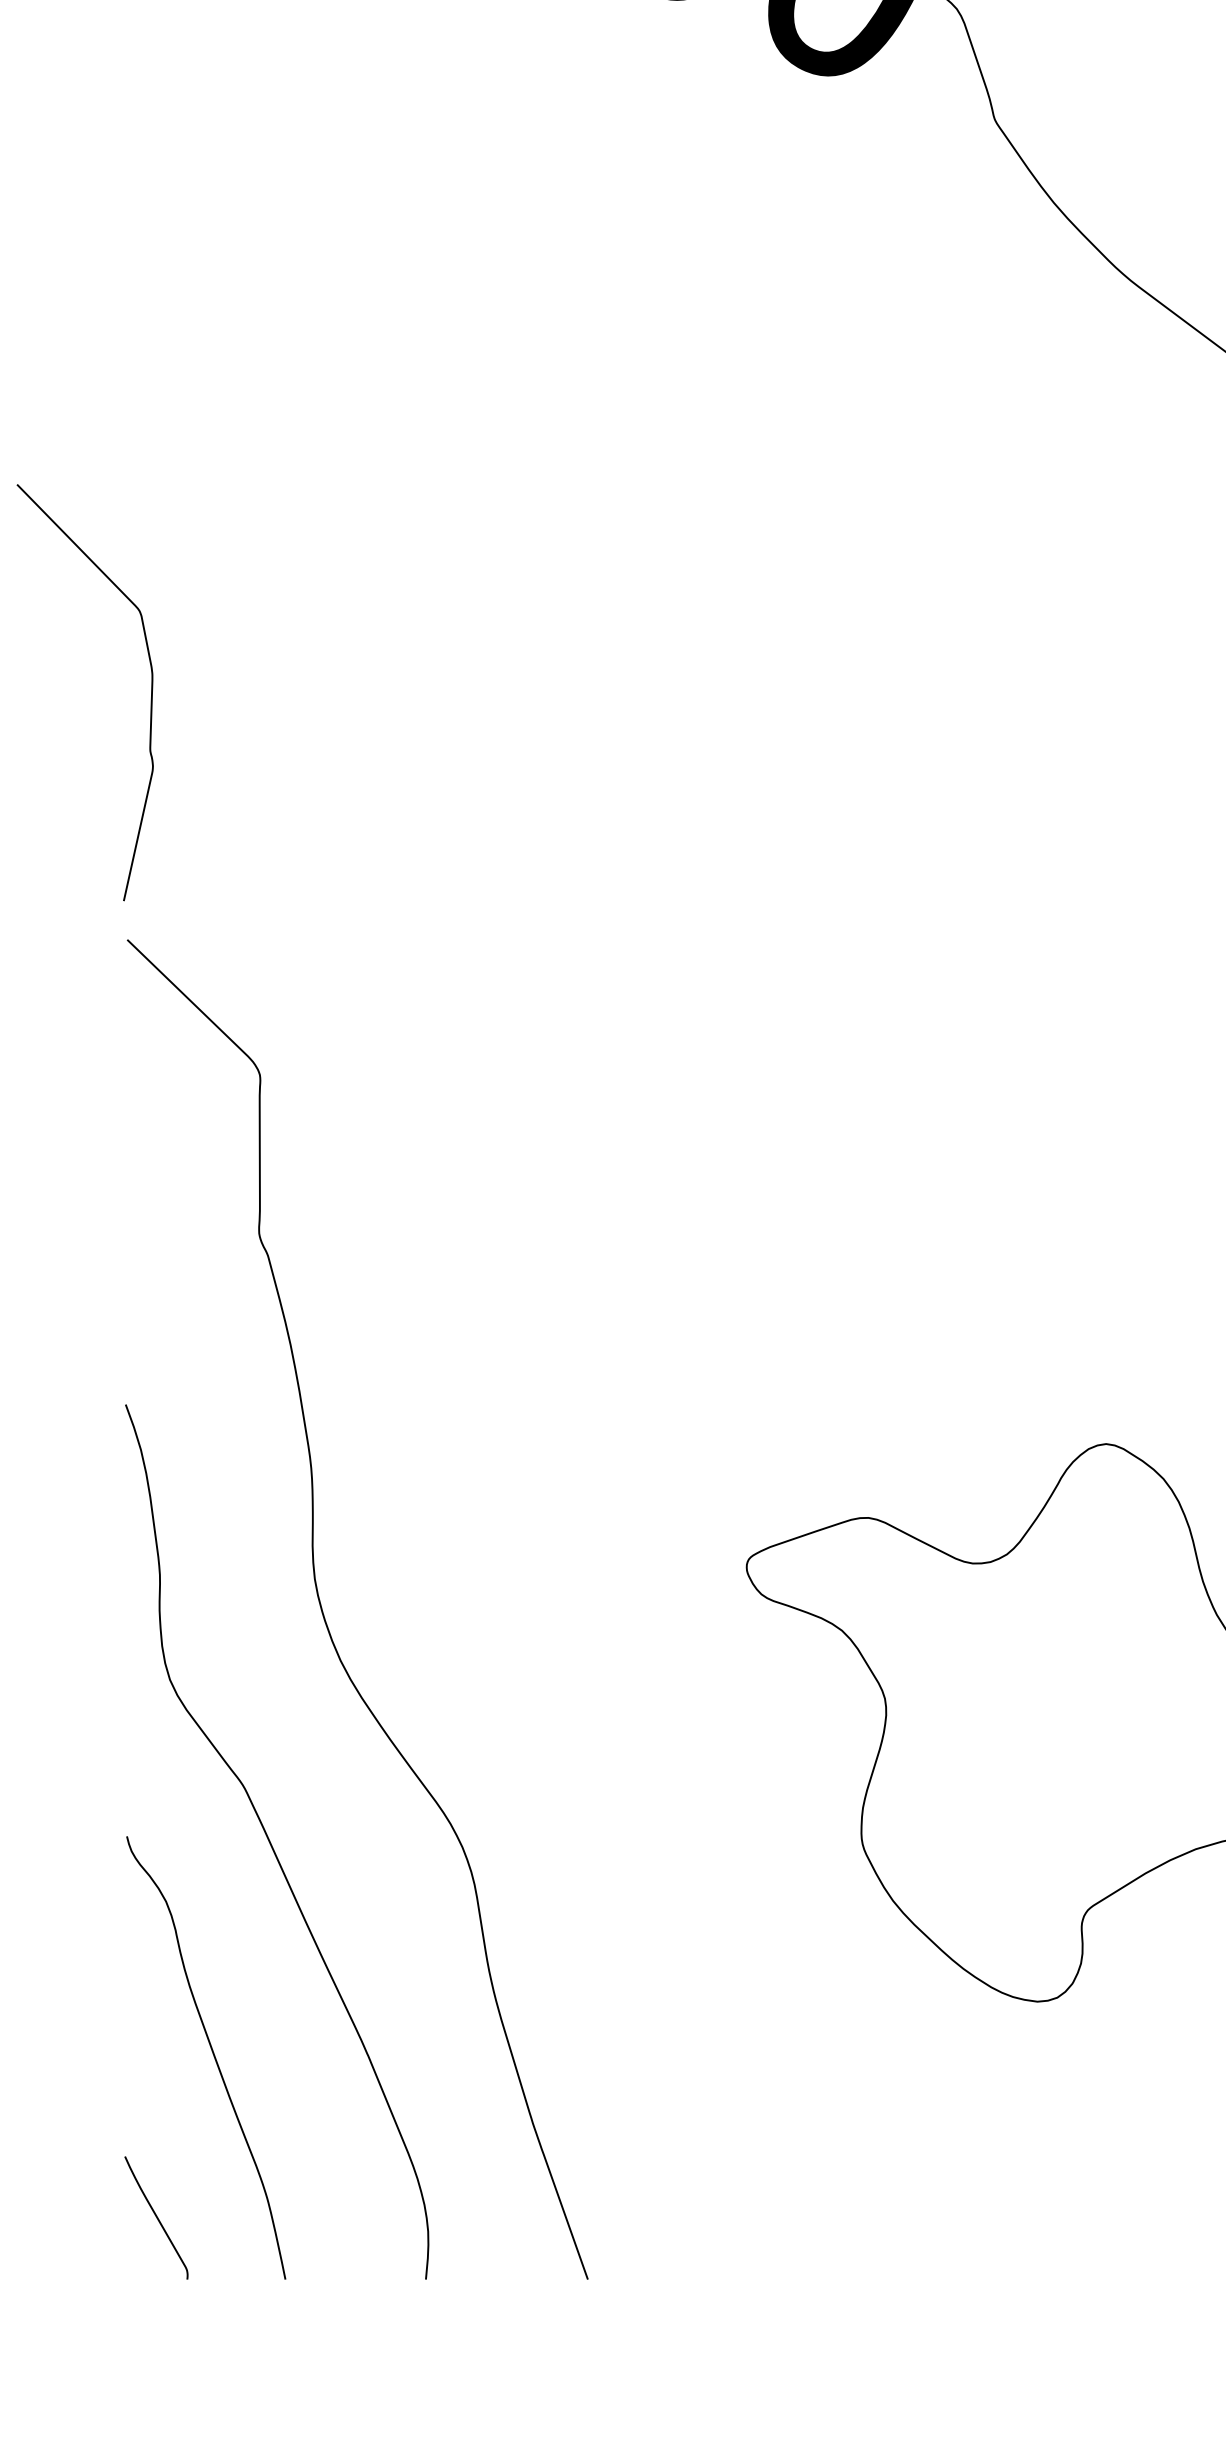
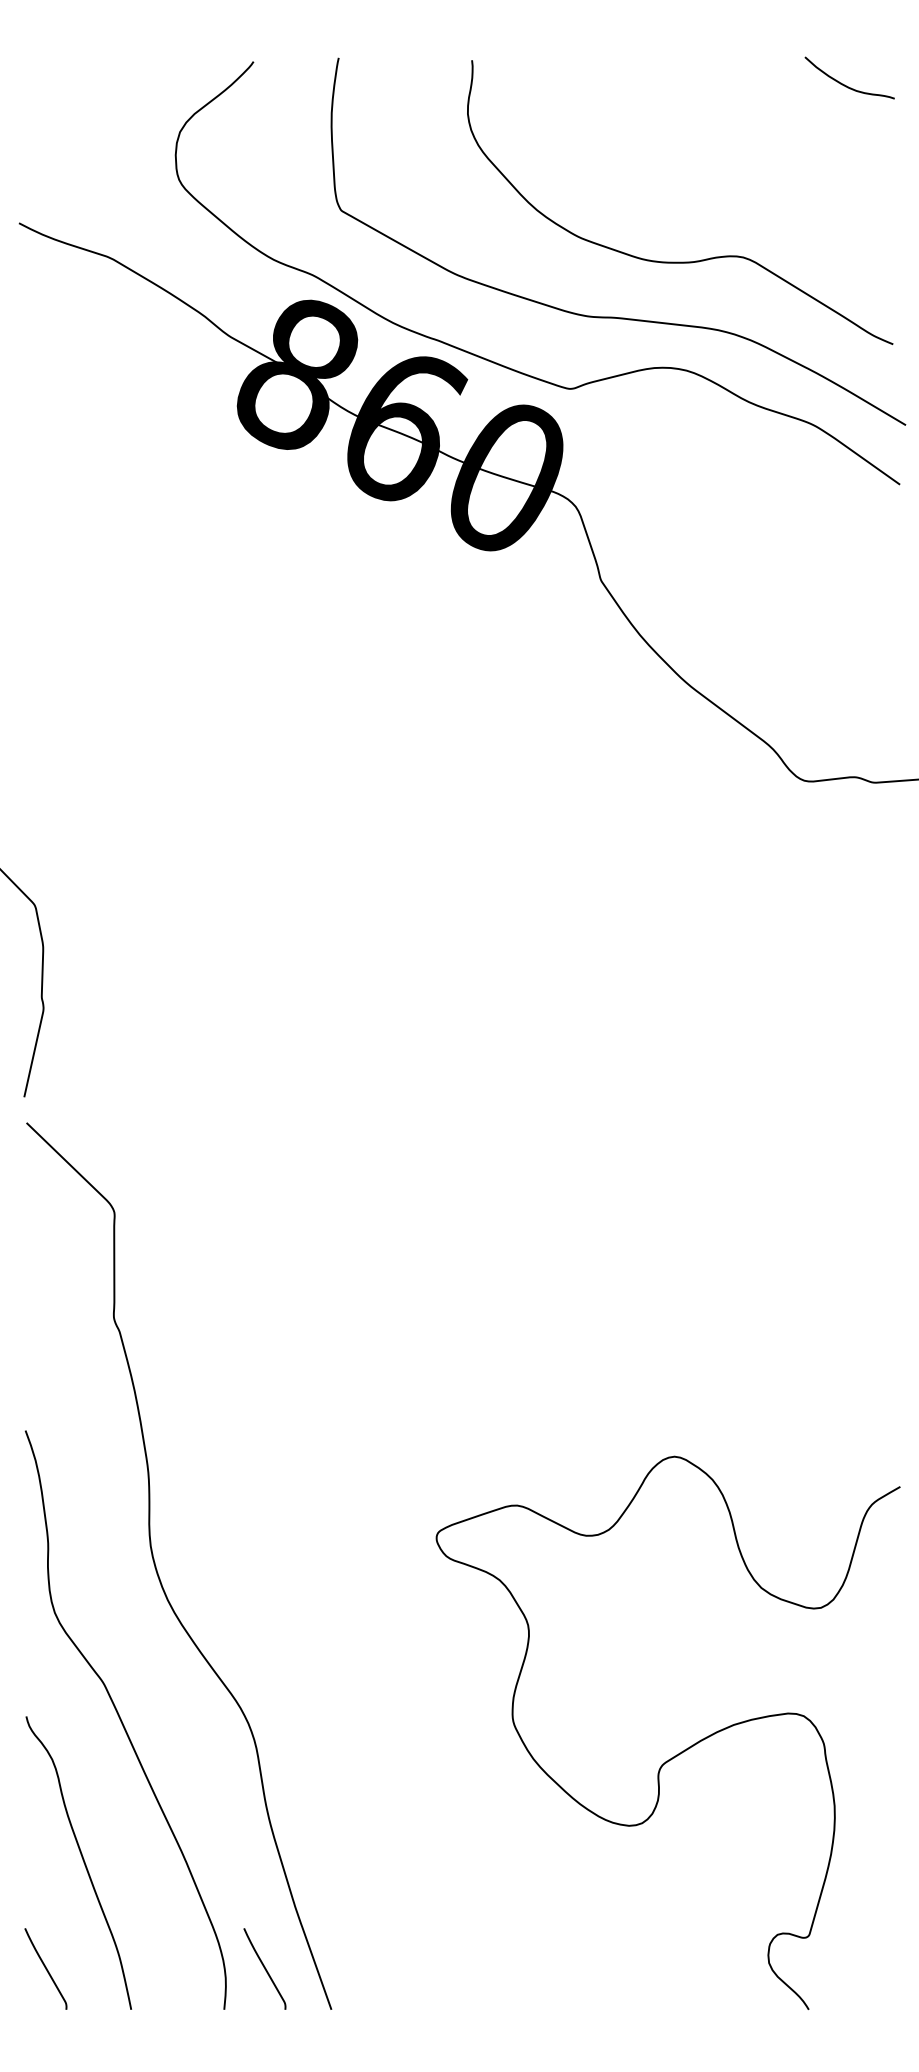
curve: (486, 2217) -> (264, 1968), added

